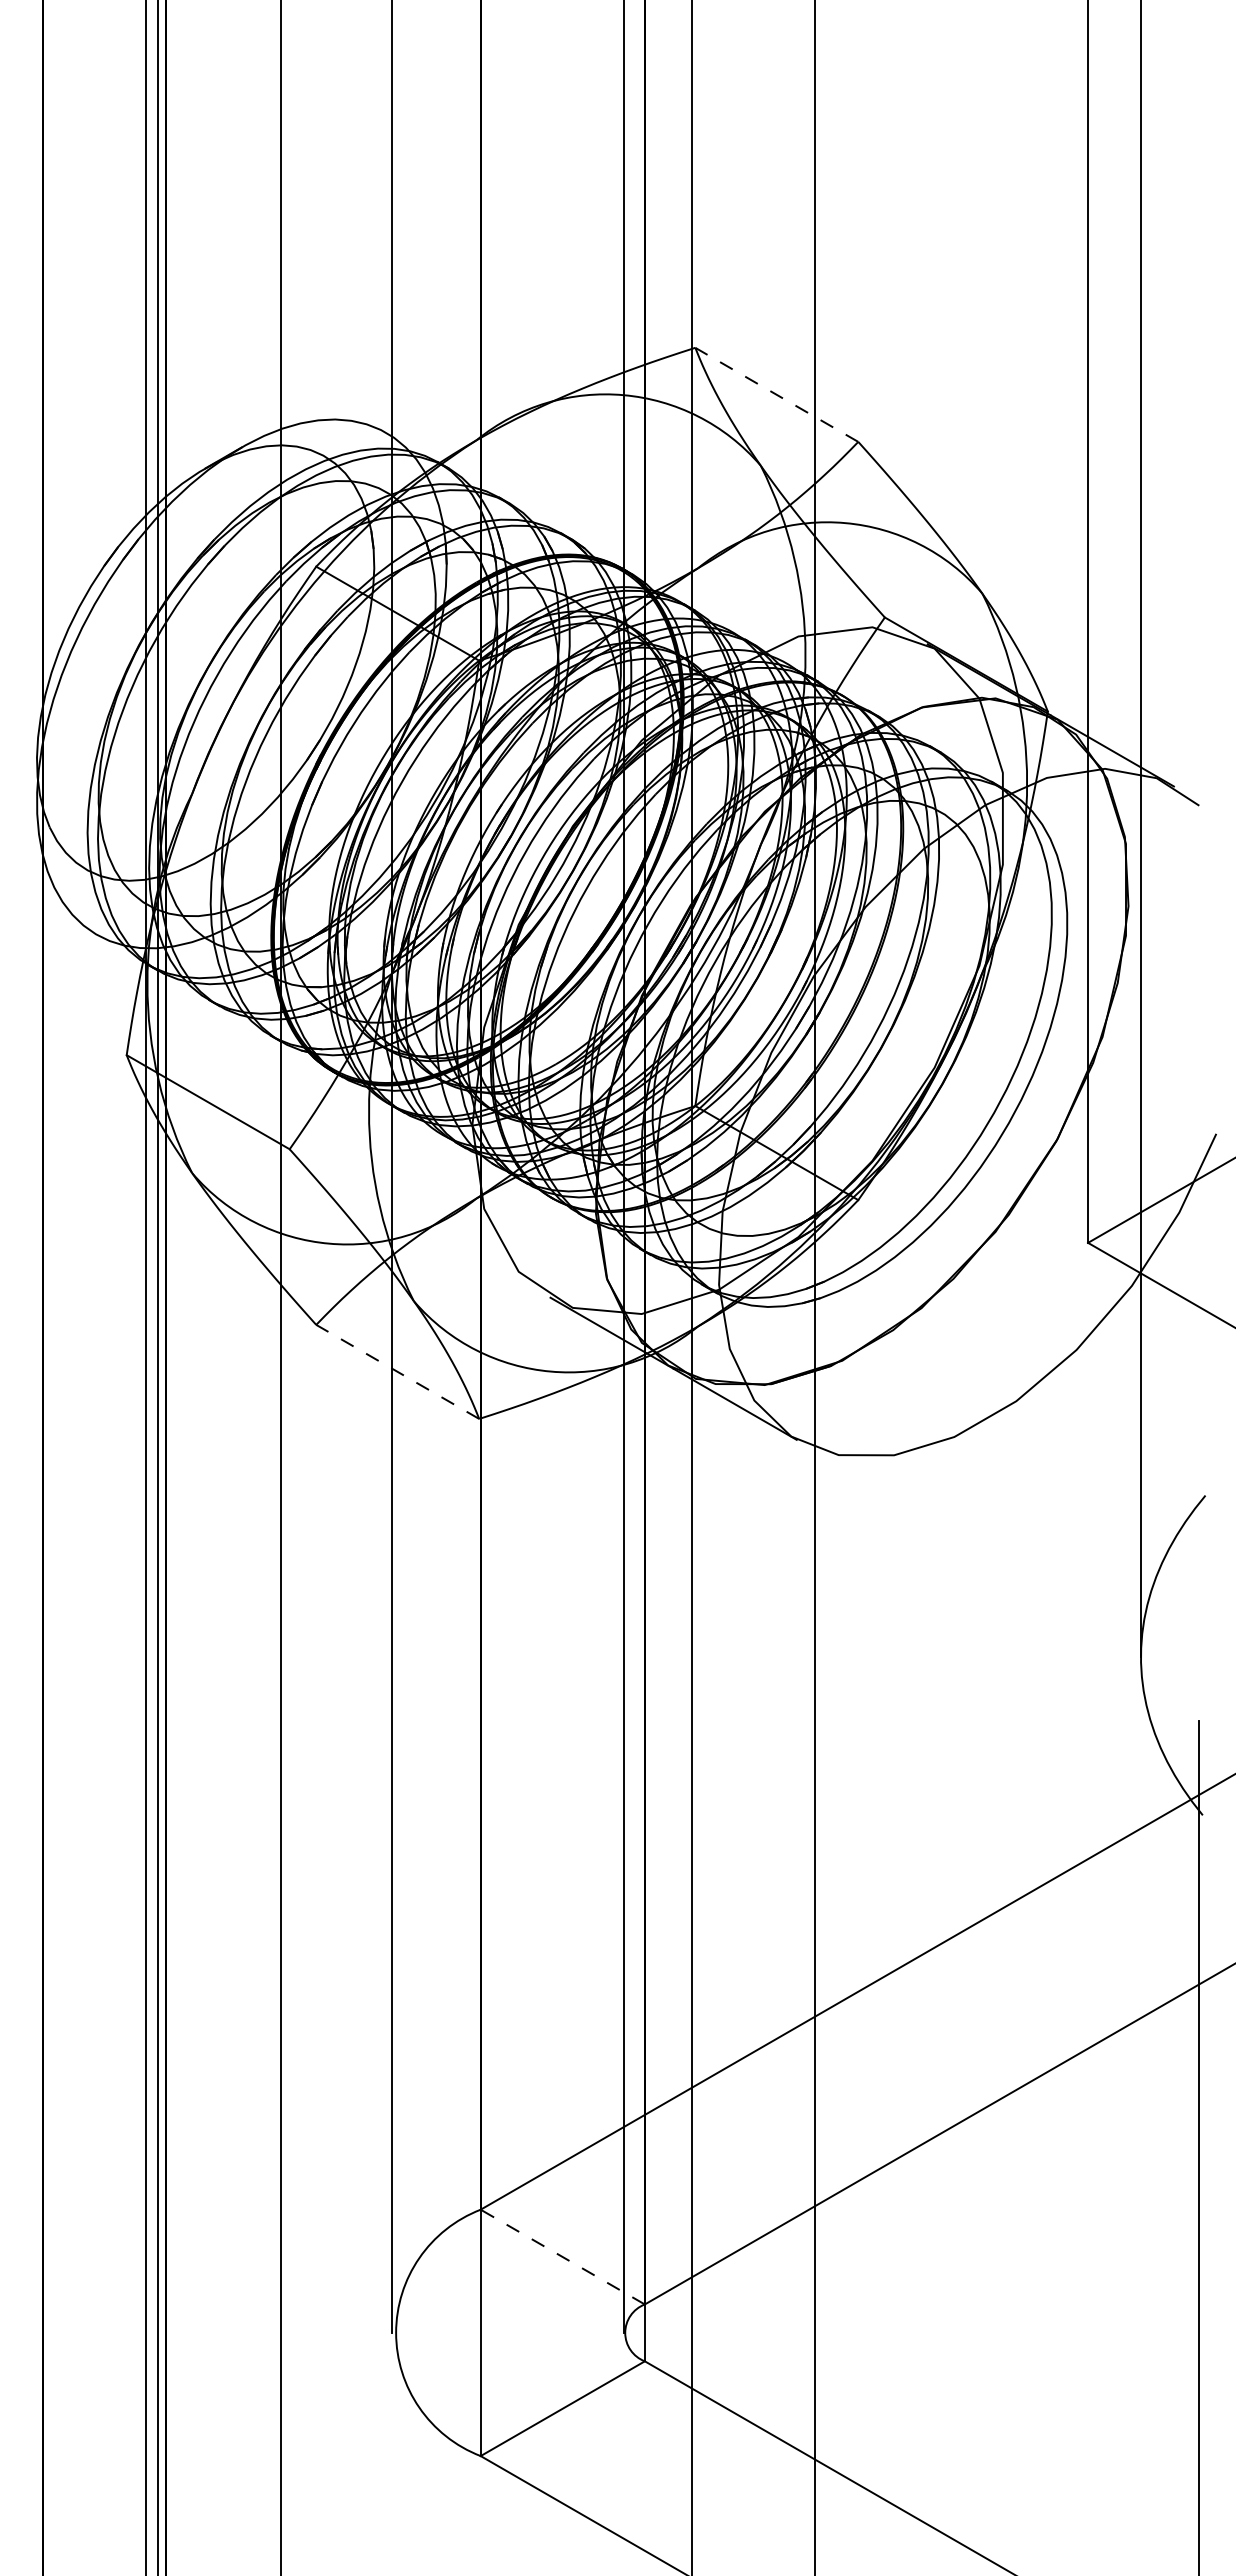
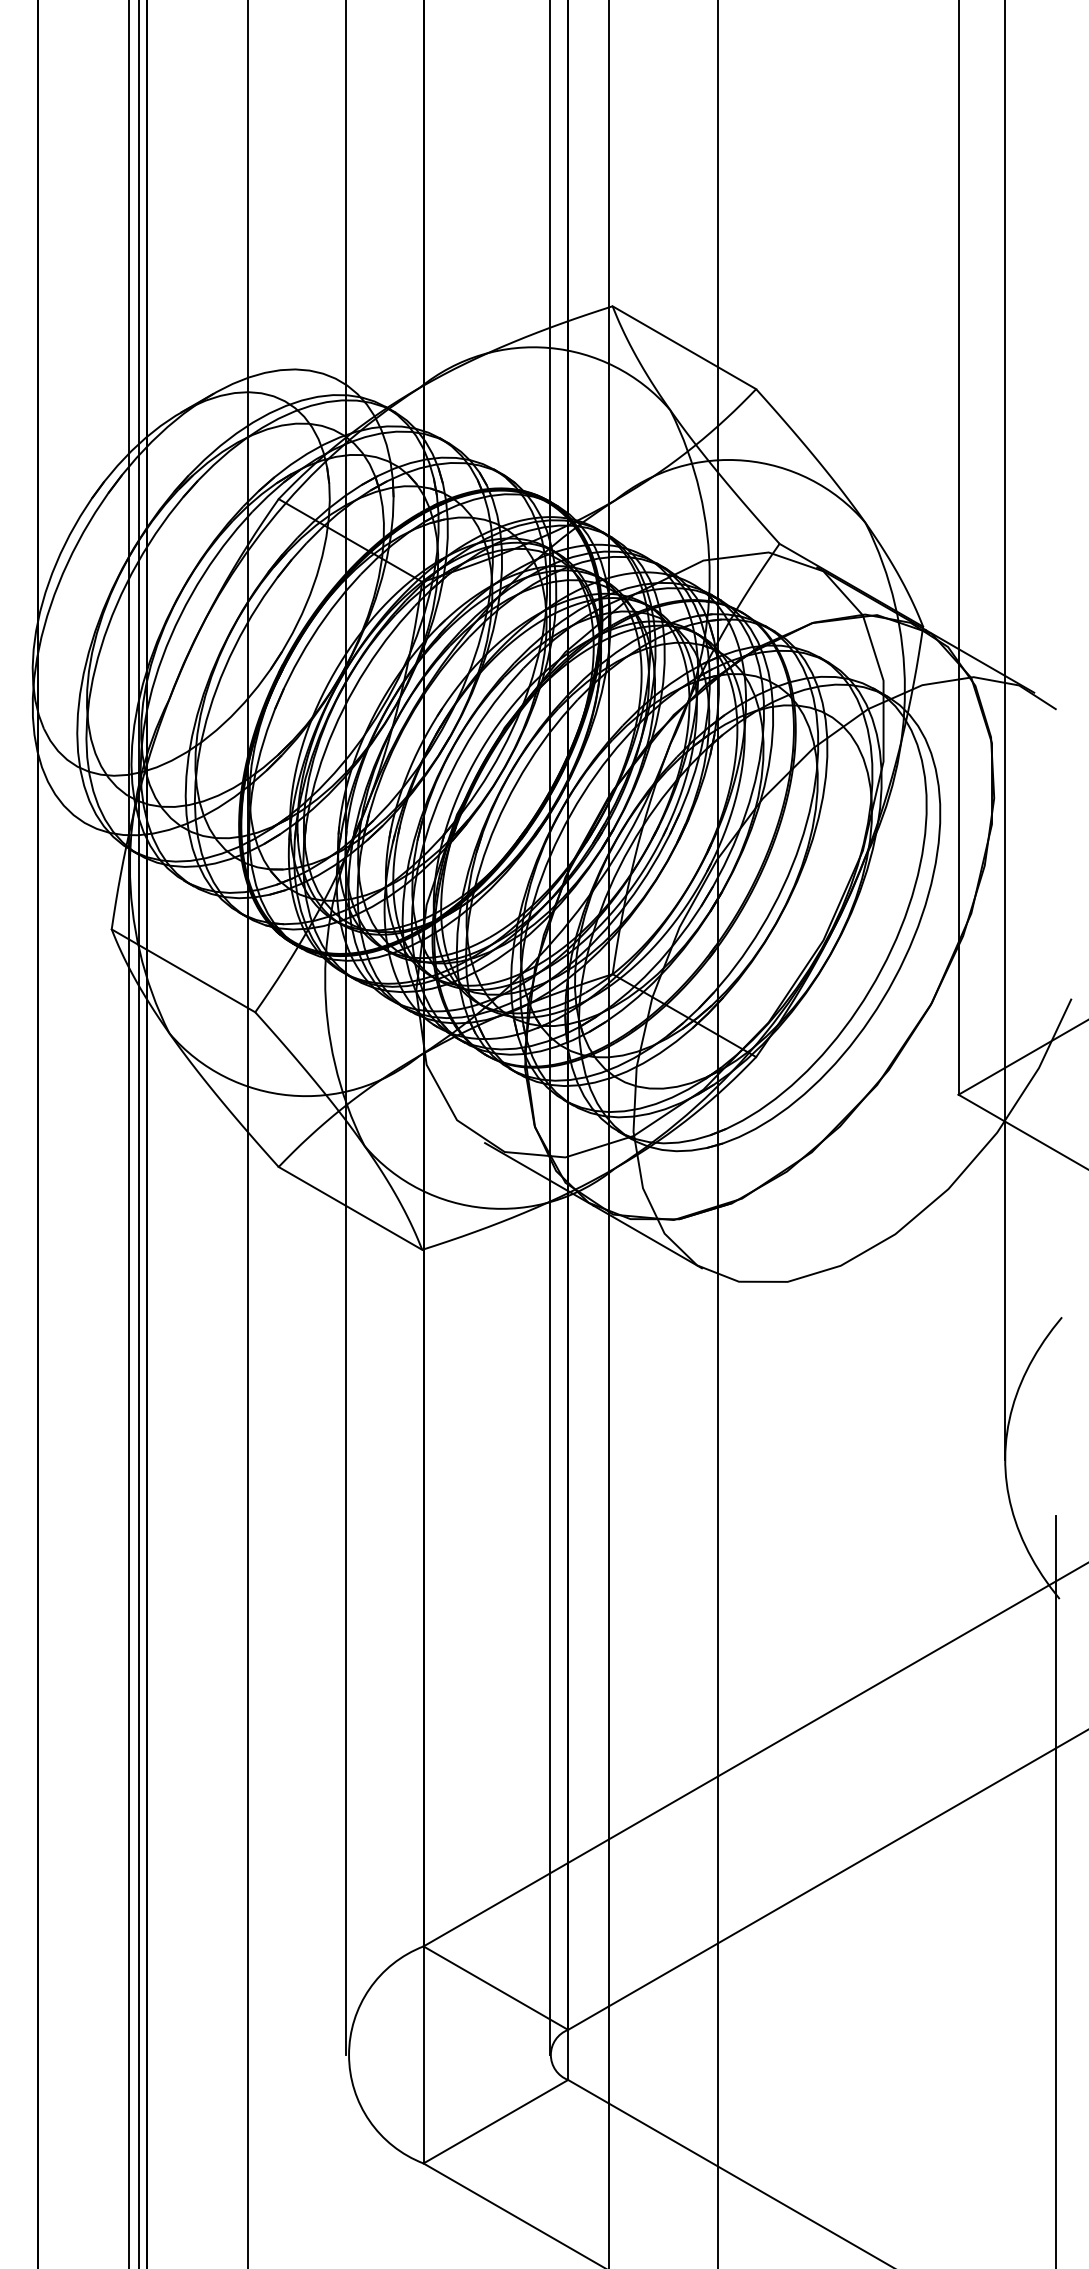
line: (776, 394) -> (684, 347), dashed -> solid
line: (397, 1371) -> (350, 1208), dashed -> solid
line: (562, 2257) -> (495, 1988), dashed -> solid

